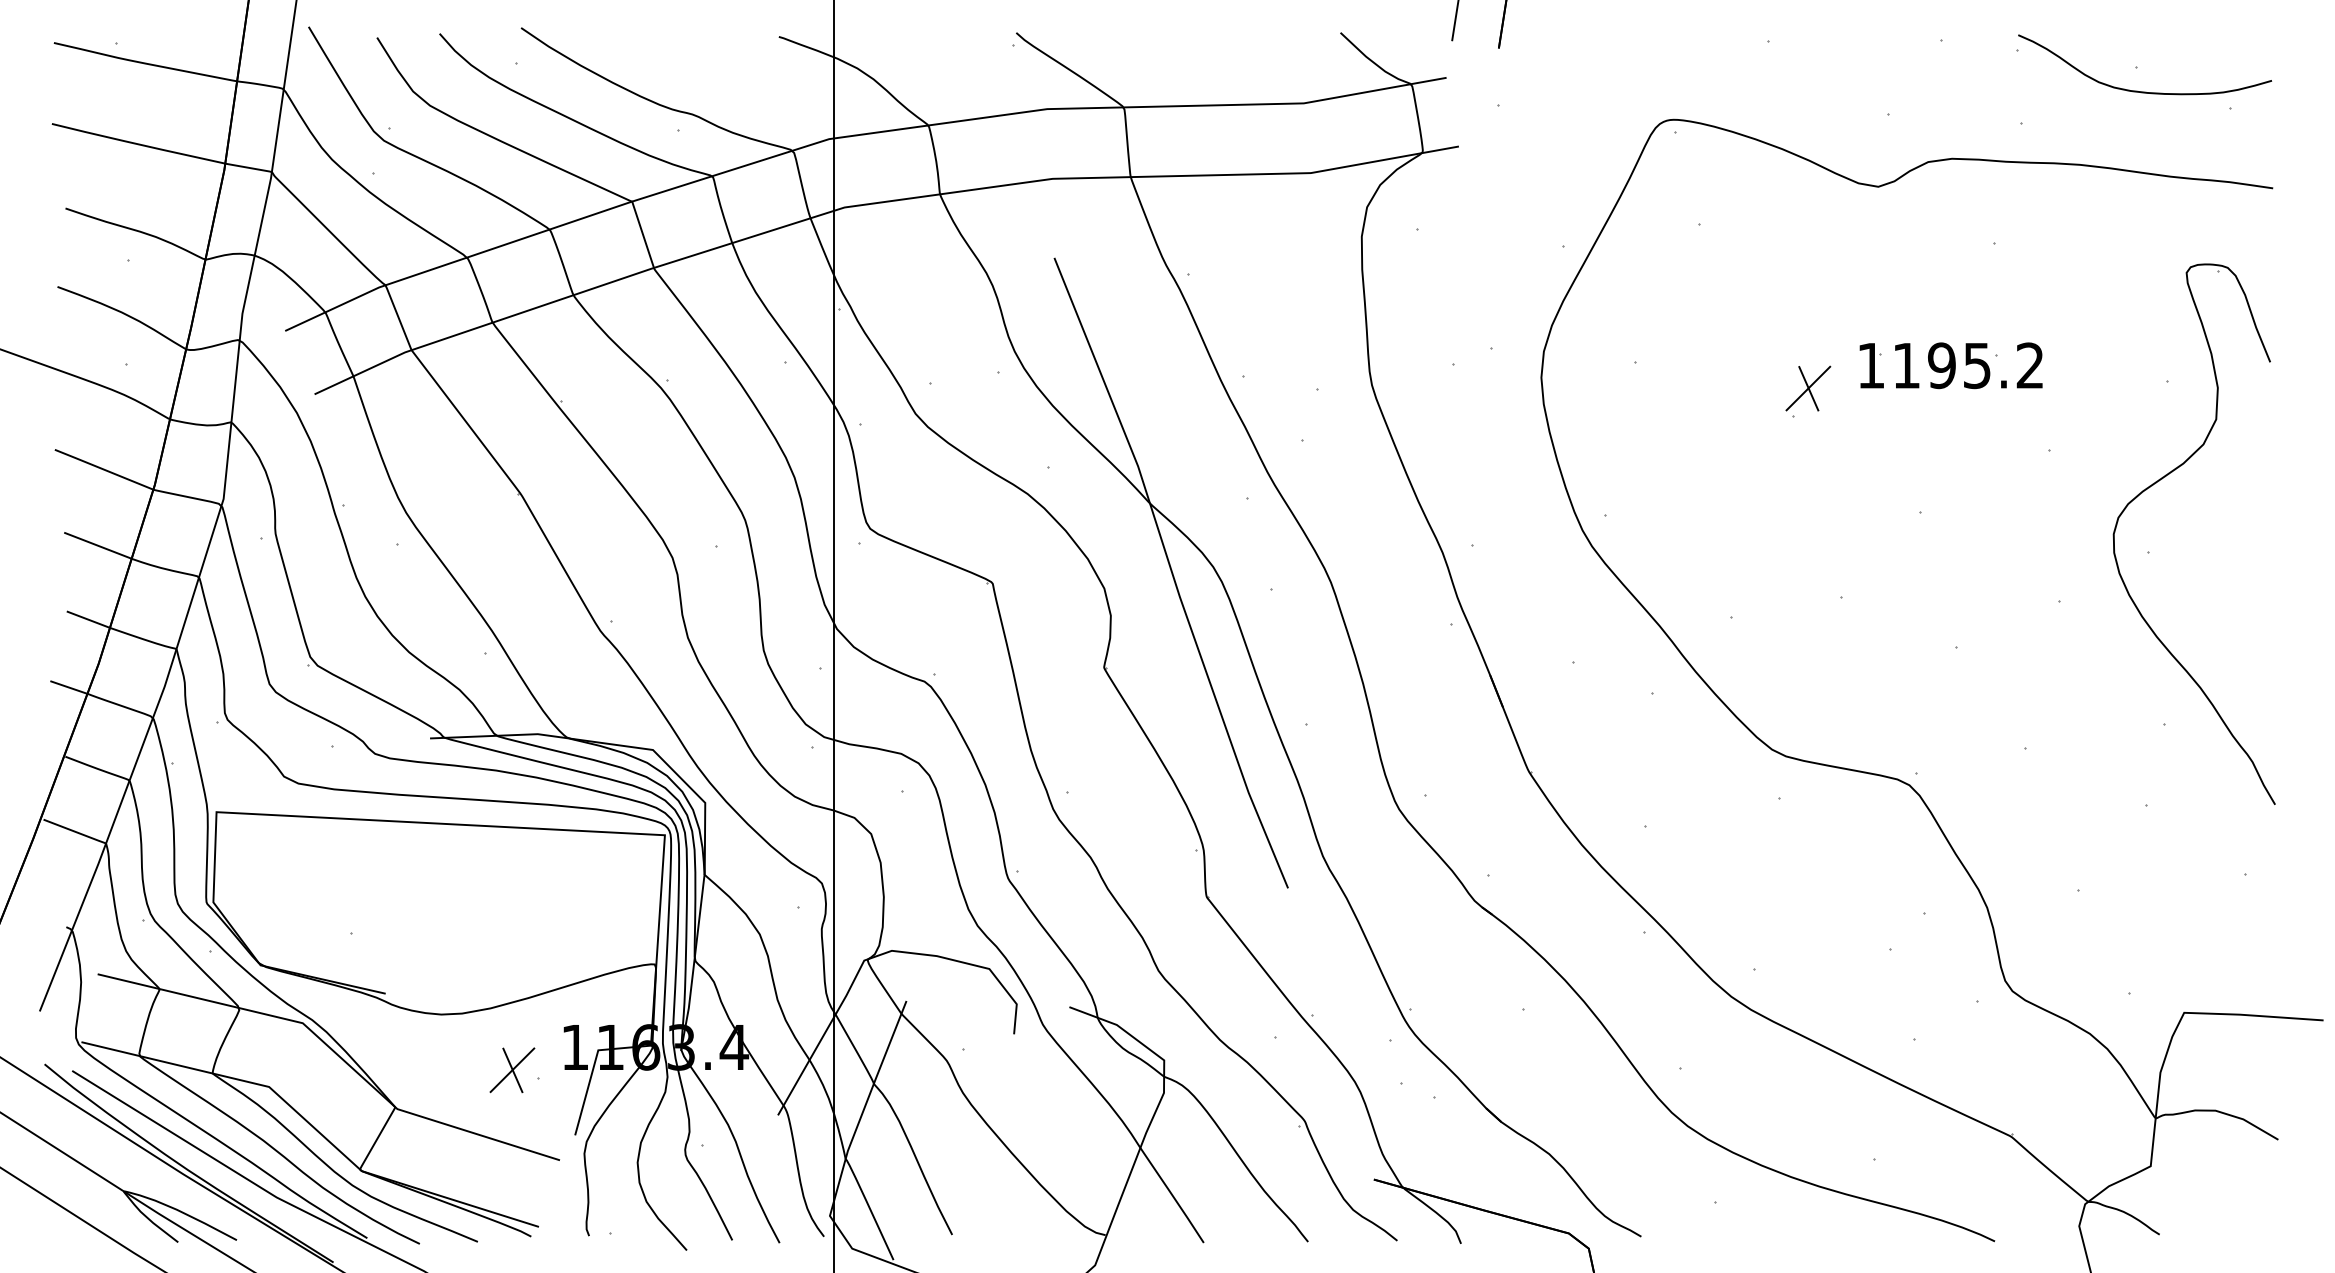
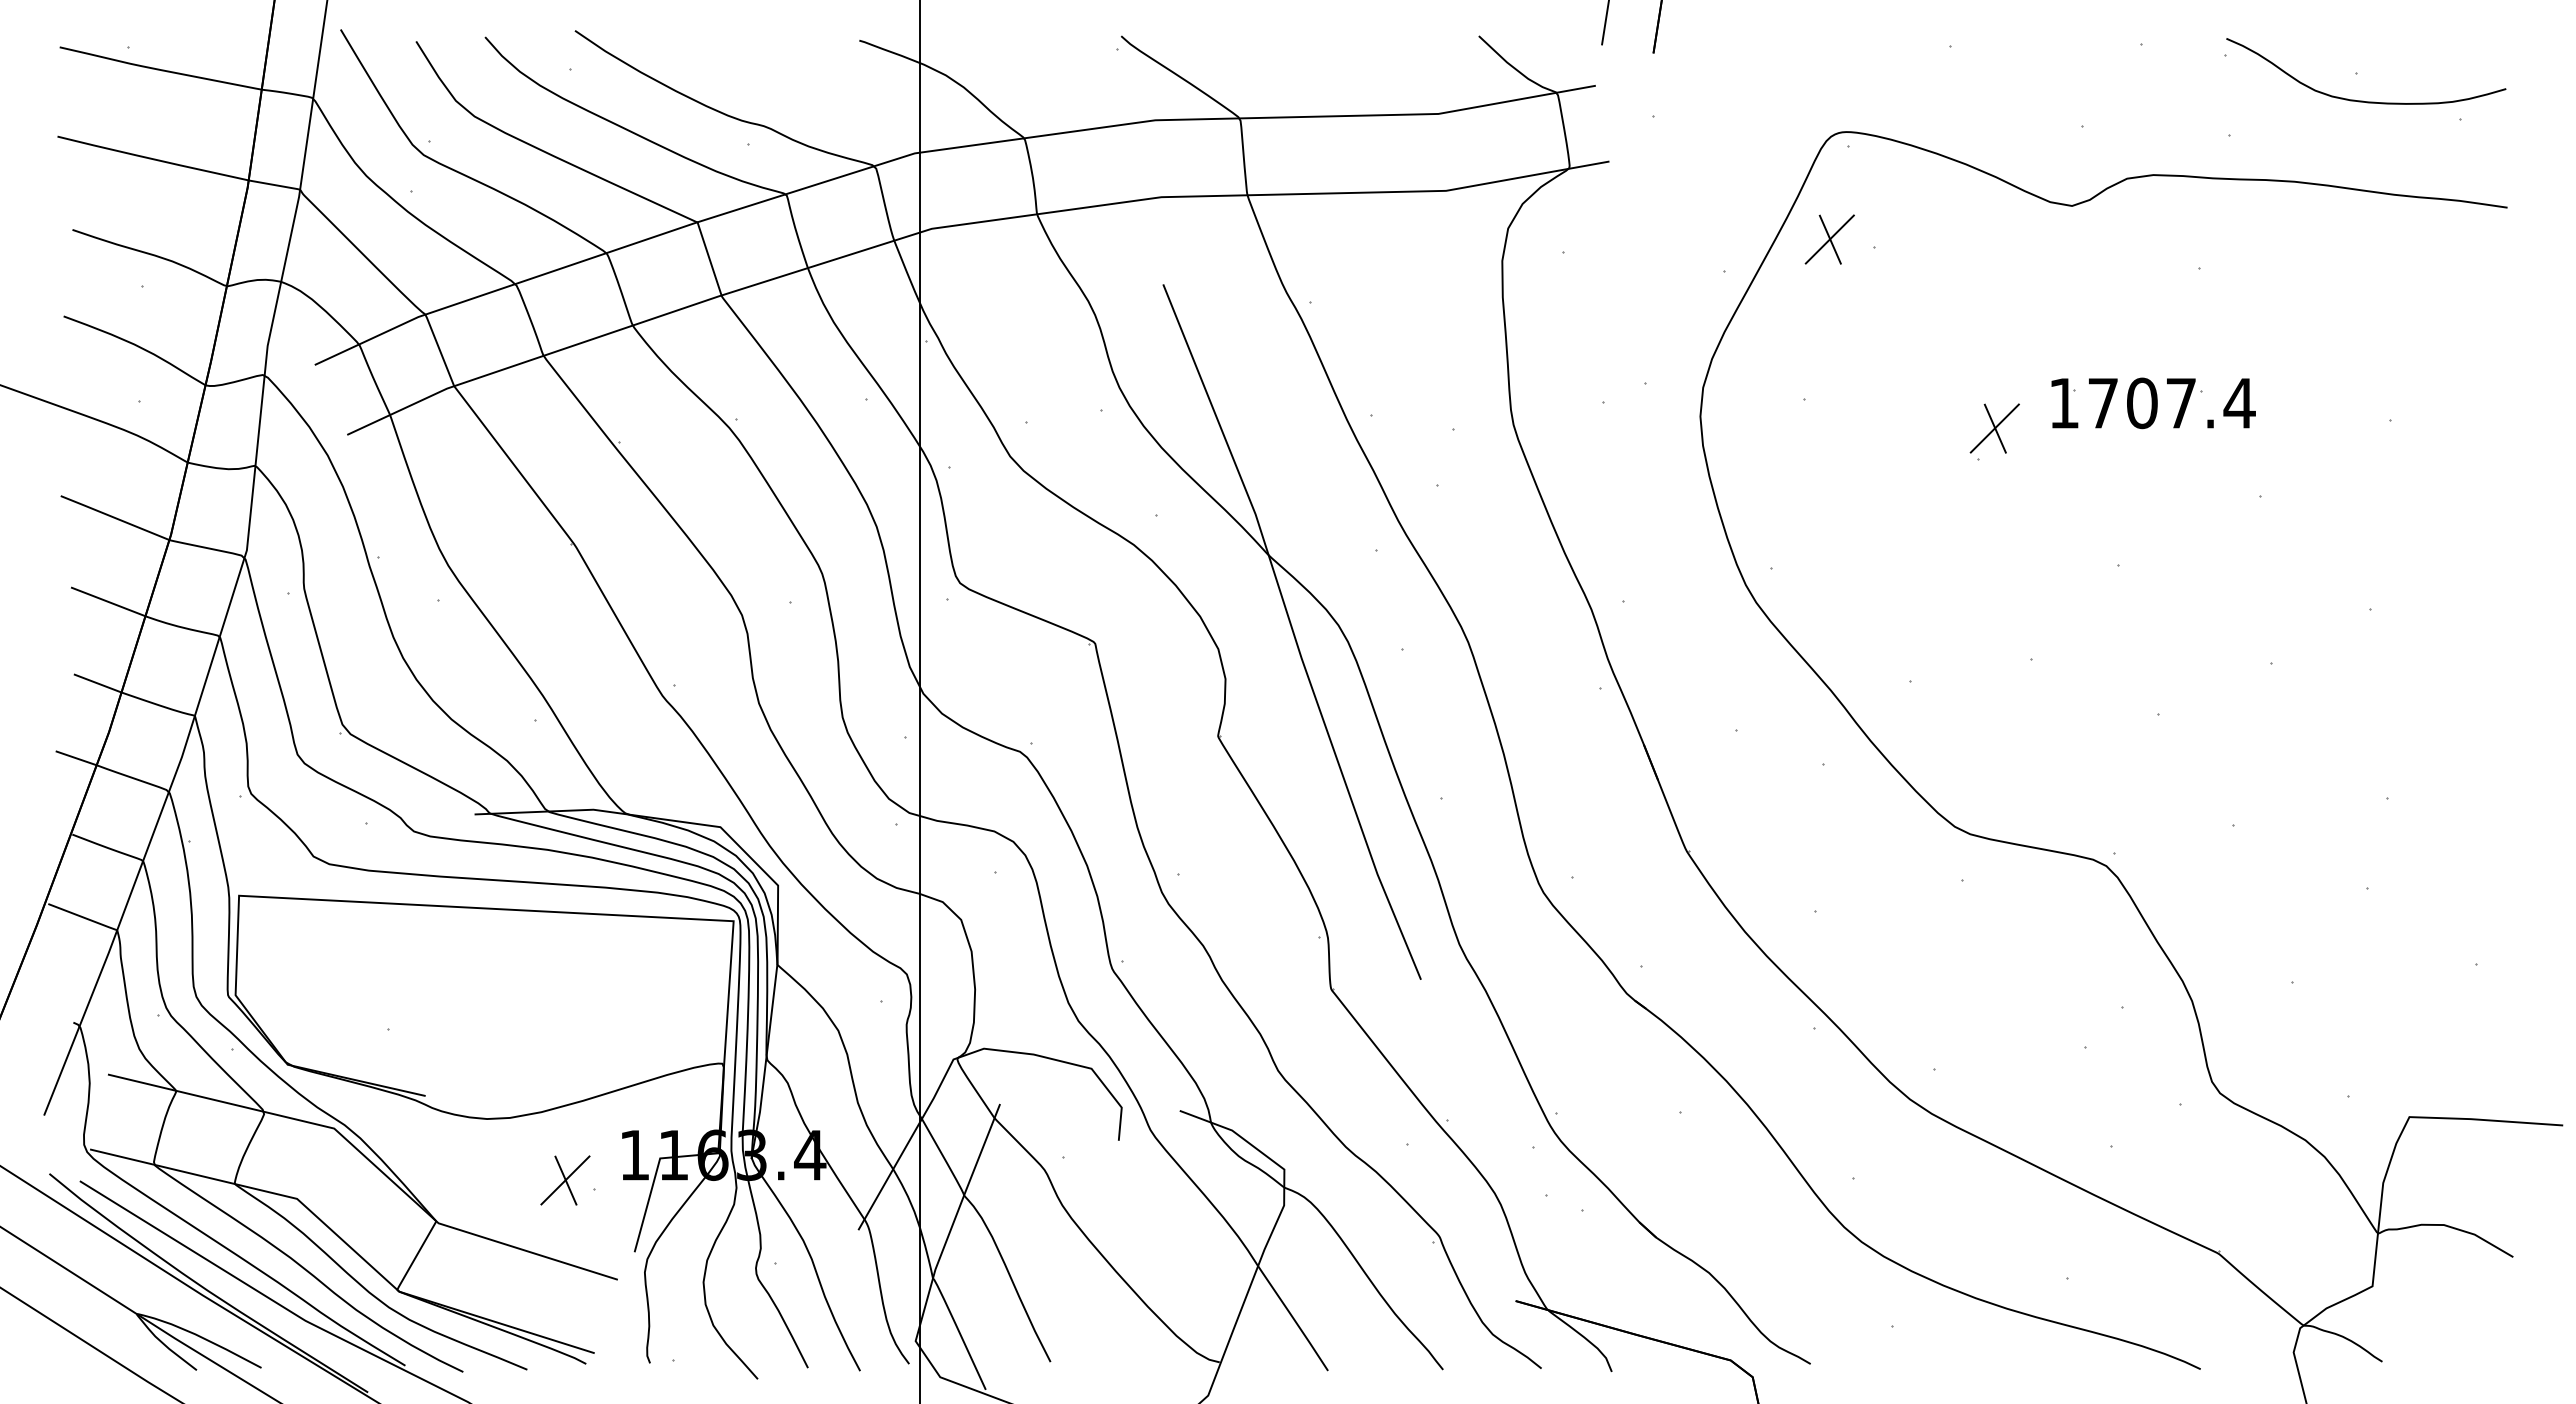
part: (1658, 217) -> (1829, 239), added
text: (1969, 365) -> (2172, 403), 1195.2 -> 1707.4
part: (2158, 481) -> (2381, 531), removed

